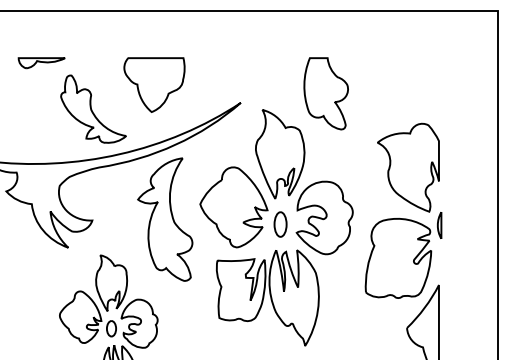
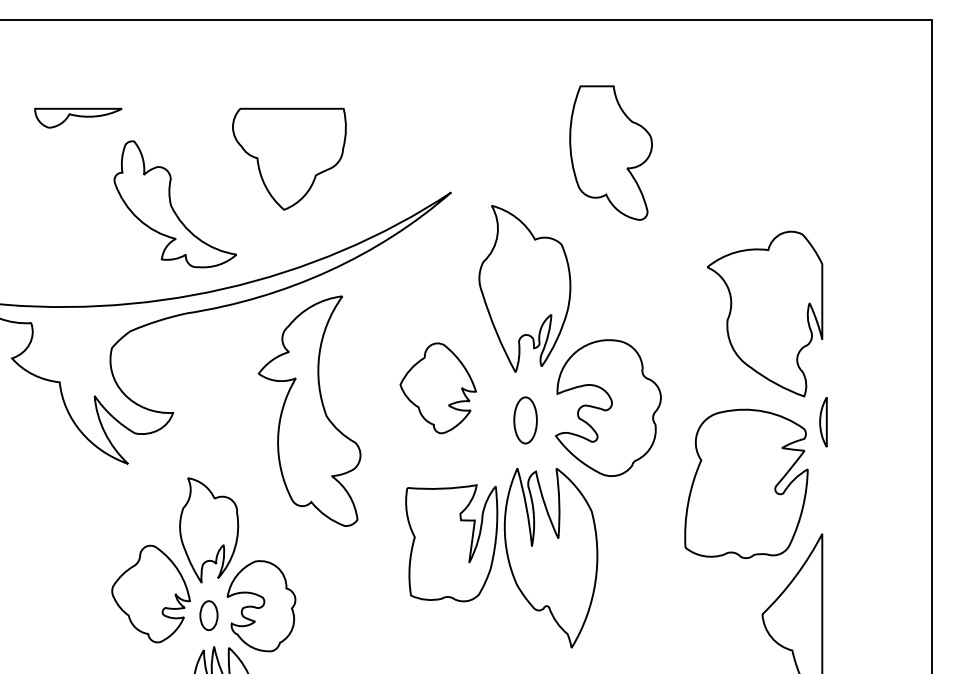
part: (325, 93) -> (609, 152), moved
part: (233, 207) -> (437, 388), size x0.6

